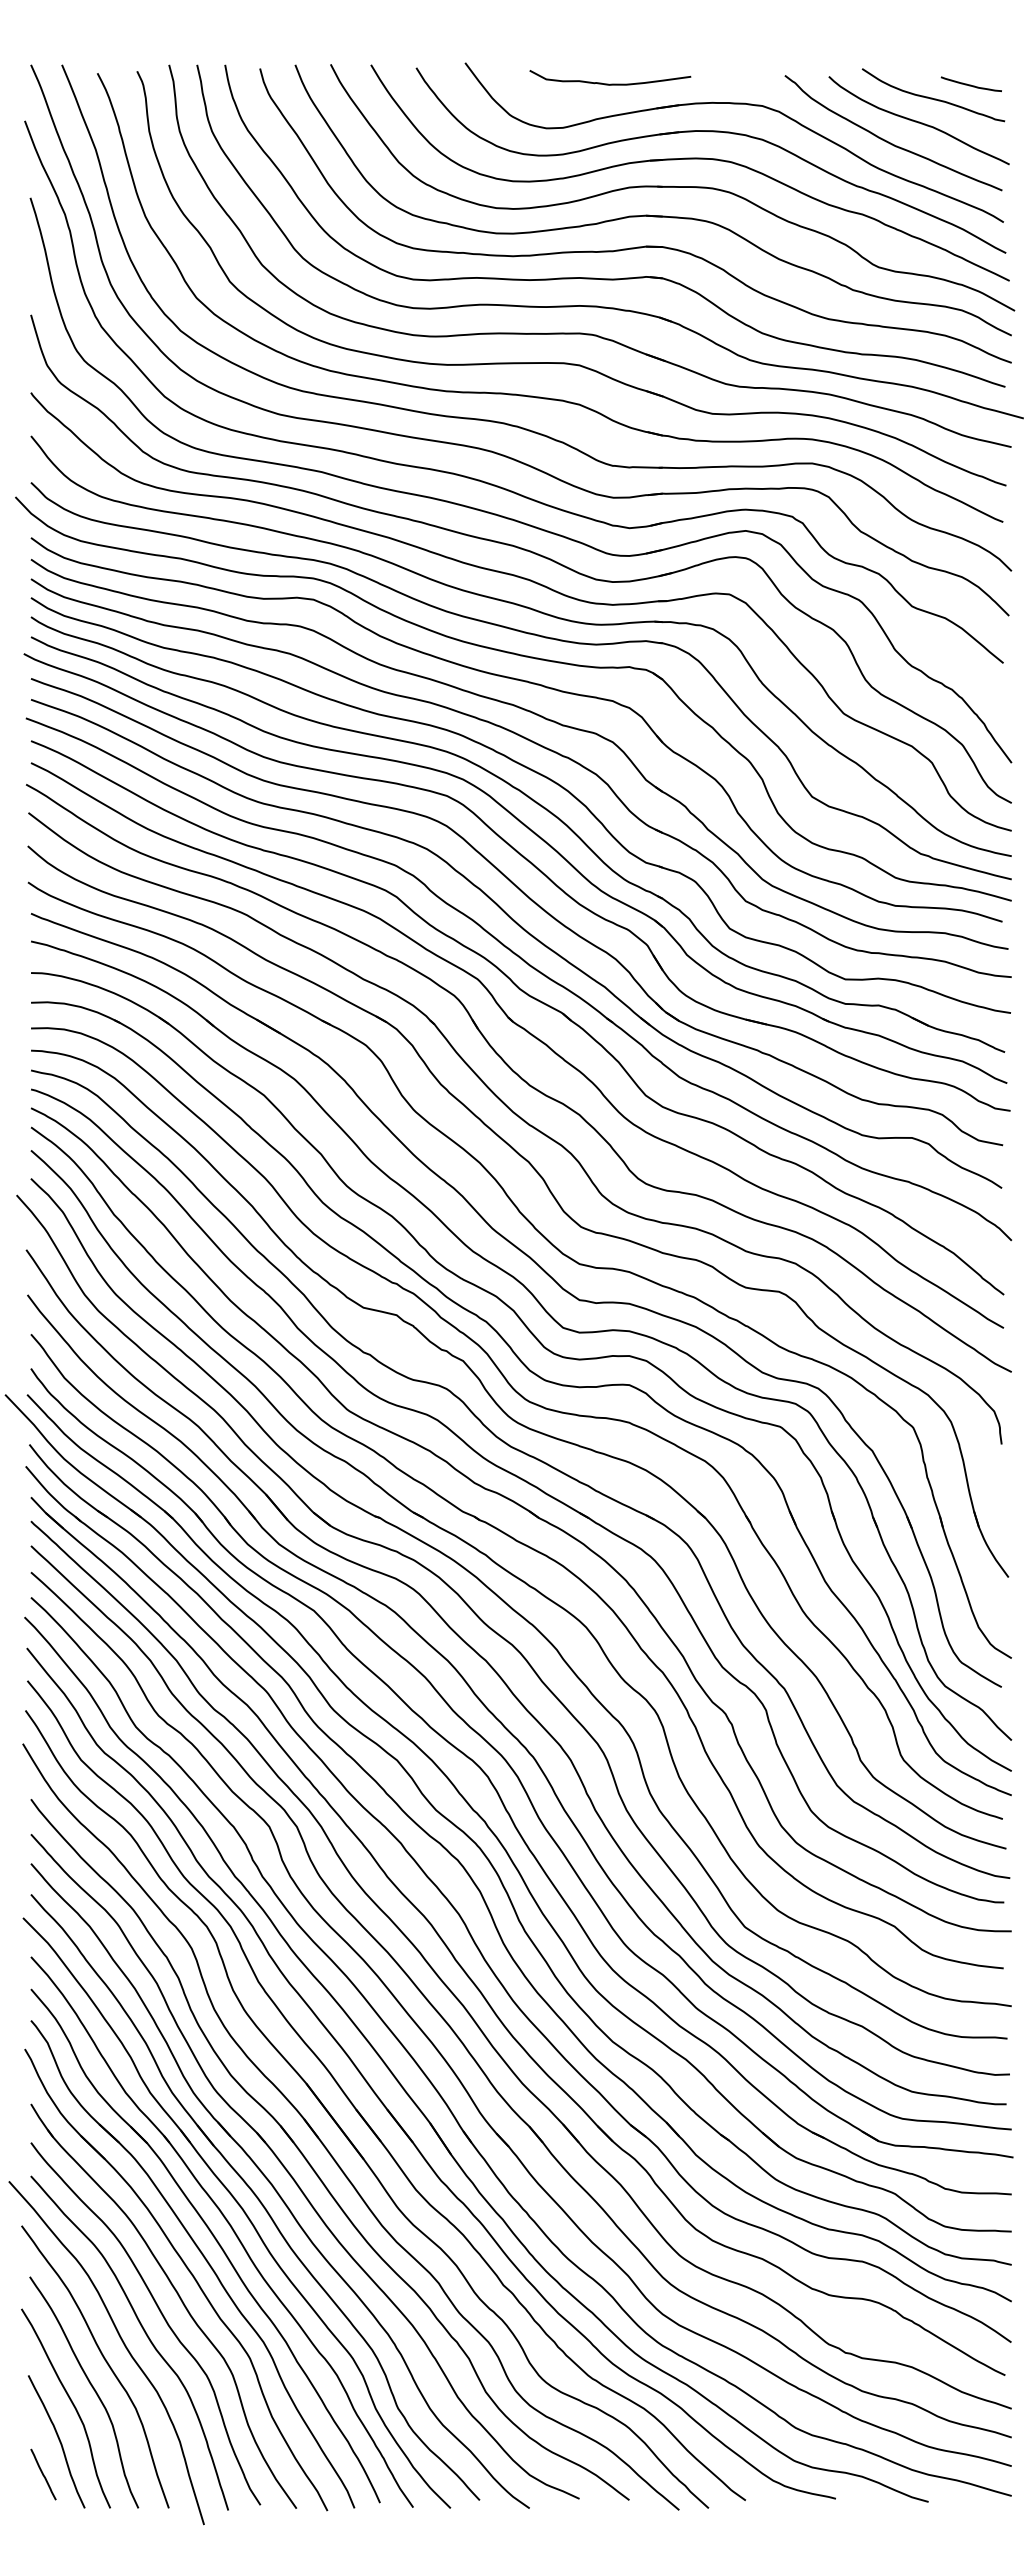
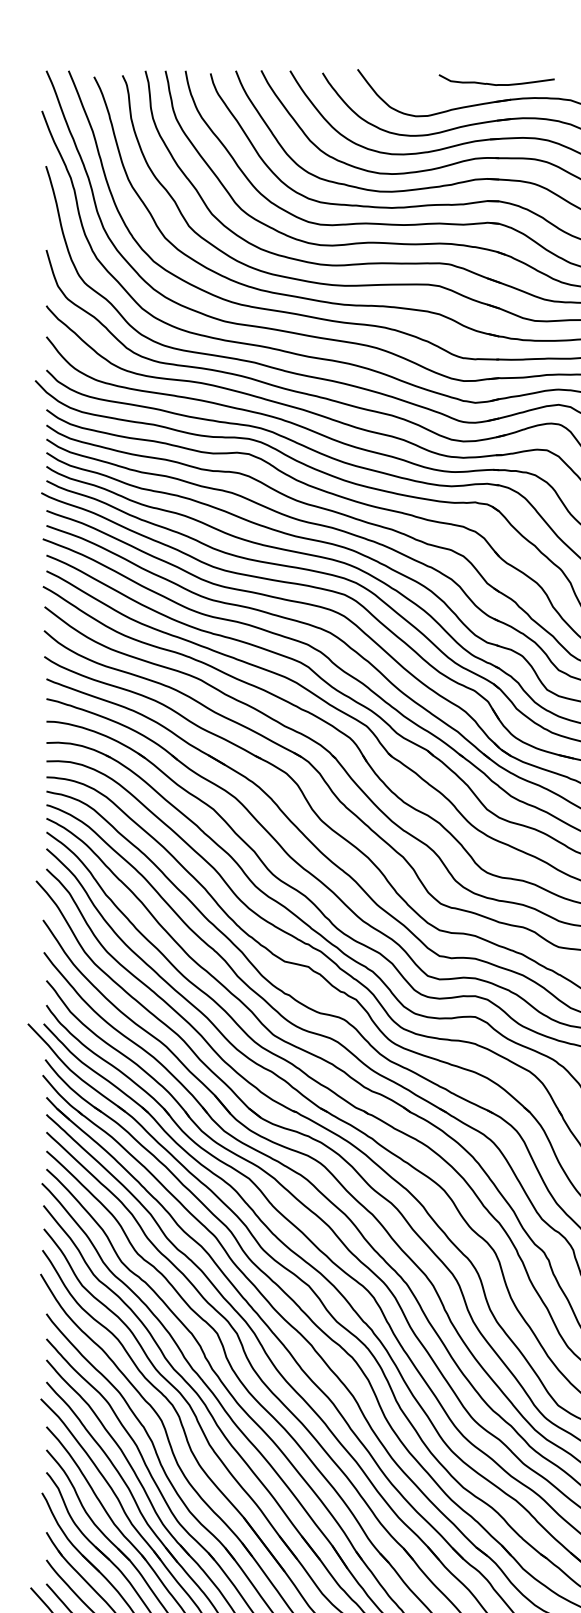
curve: (610, 83) -> (496, 84), moved

